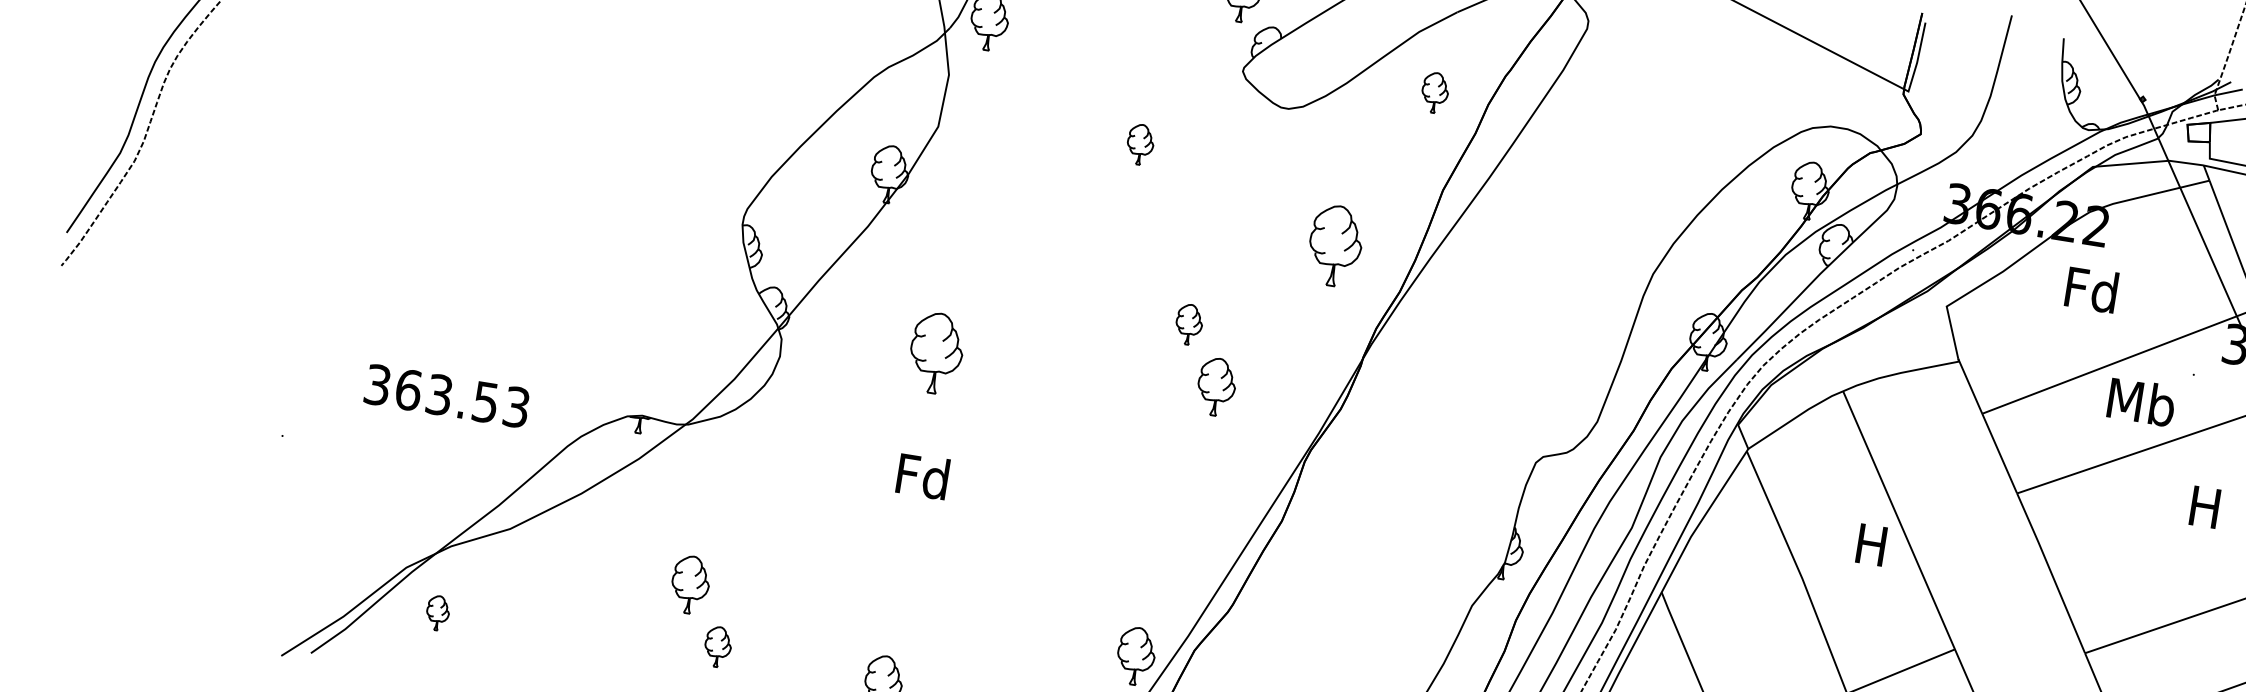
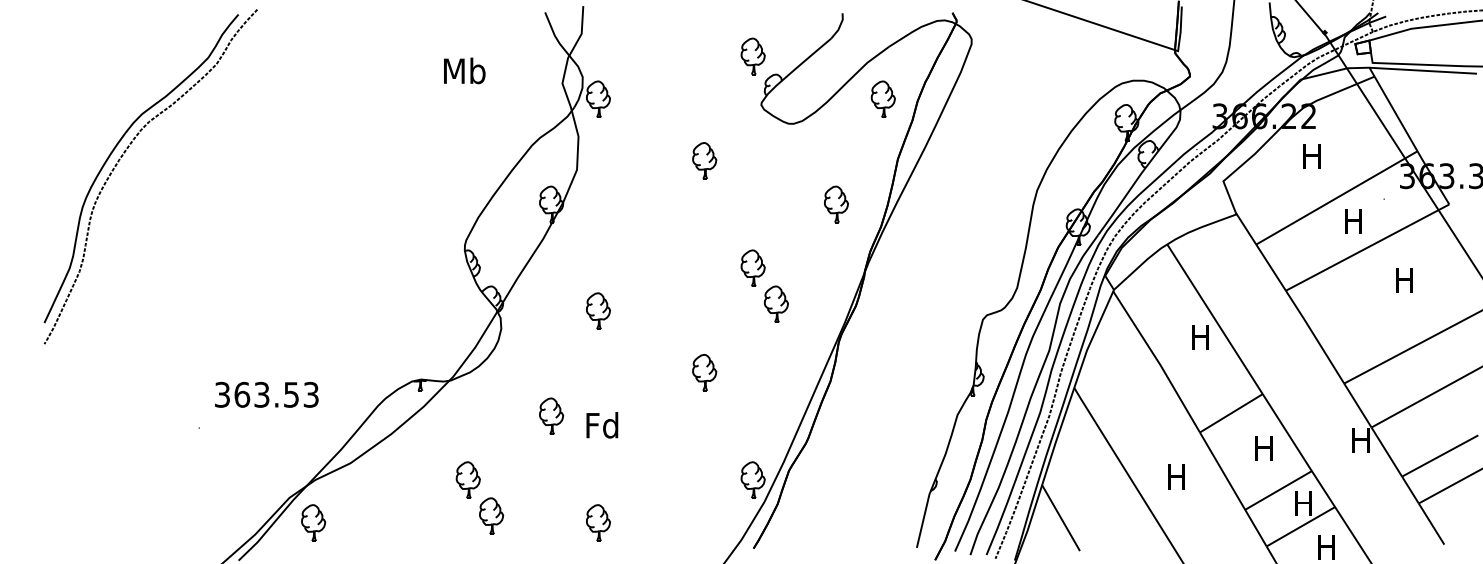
part: (1434, 91) -> (882, 98), size x1.43
part: (1140, 143) -> (704, 160), size x1.43
part: (1335, 245) -> (836, 204), size x0.71
text: (2090, 289) -> (1311, 156), Fd -> H
part: (1188, 323) -> (752, 267), size x1.43
part: (936, 352) -> (598, 310), size x0.71
text: (446, 395) -> (266, 394), moved
text: (2141, 402) -> (1354, 221), Mb -> H
part: (1086, 475) -> (704, 372), added
text: (923, 476) -> (602, 425), moved
part: (836, 504) -> (551, 415), added
part: (437, 612) -> (313, 522), size x1.67
part: (717, 645) -> (491, 515), size x1.43

